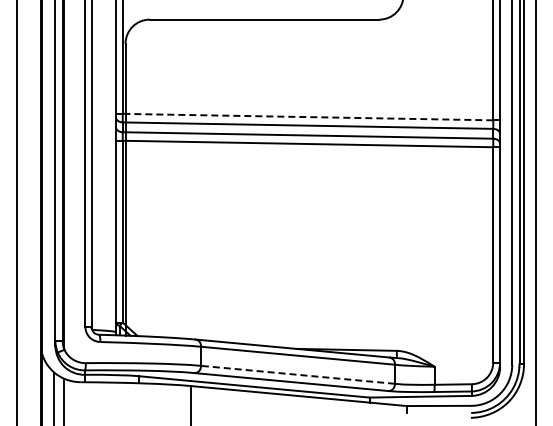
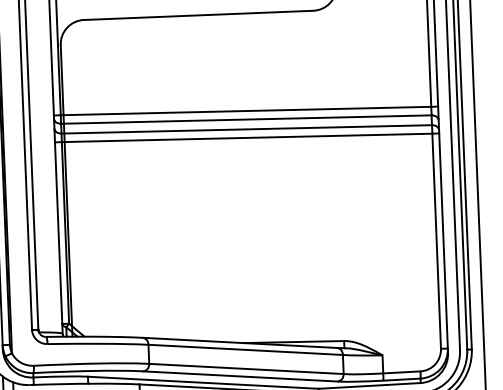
line: (307, 117) -> (245, 111), dashed -> solid
line: (297, 374) -> (245, 368), dashed -> solid

